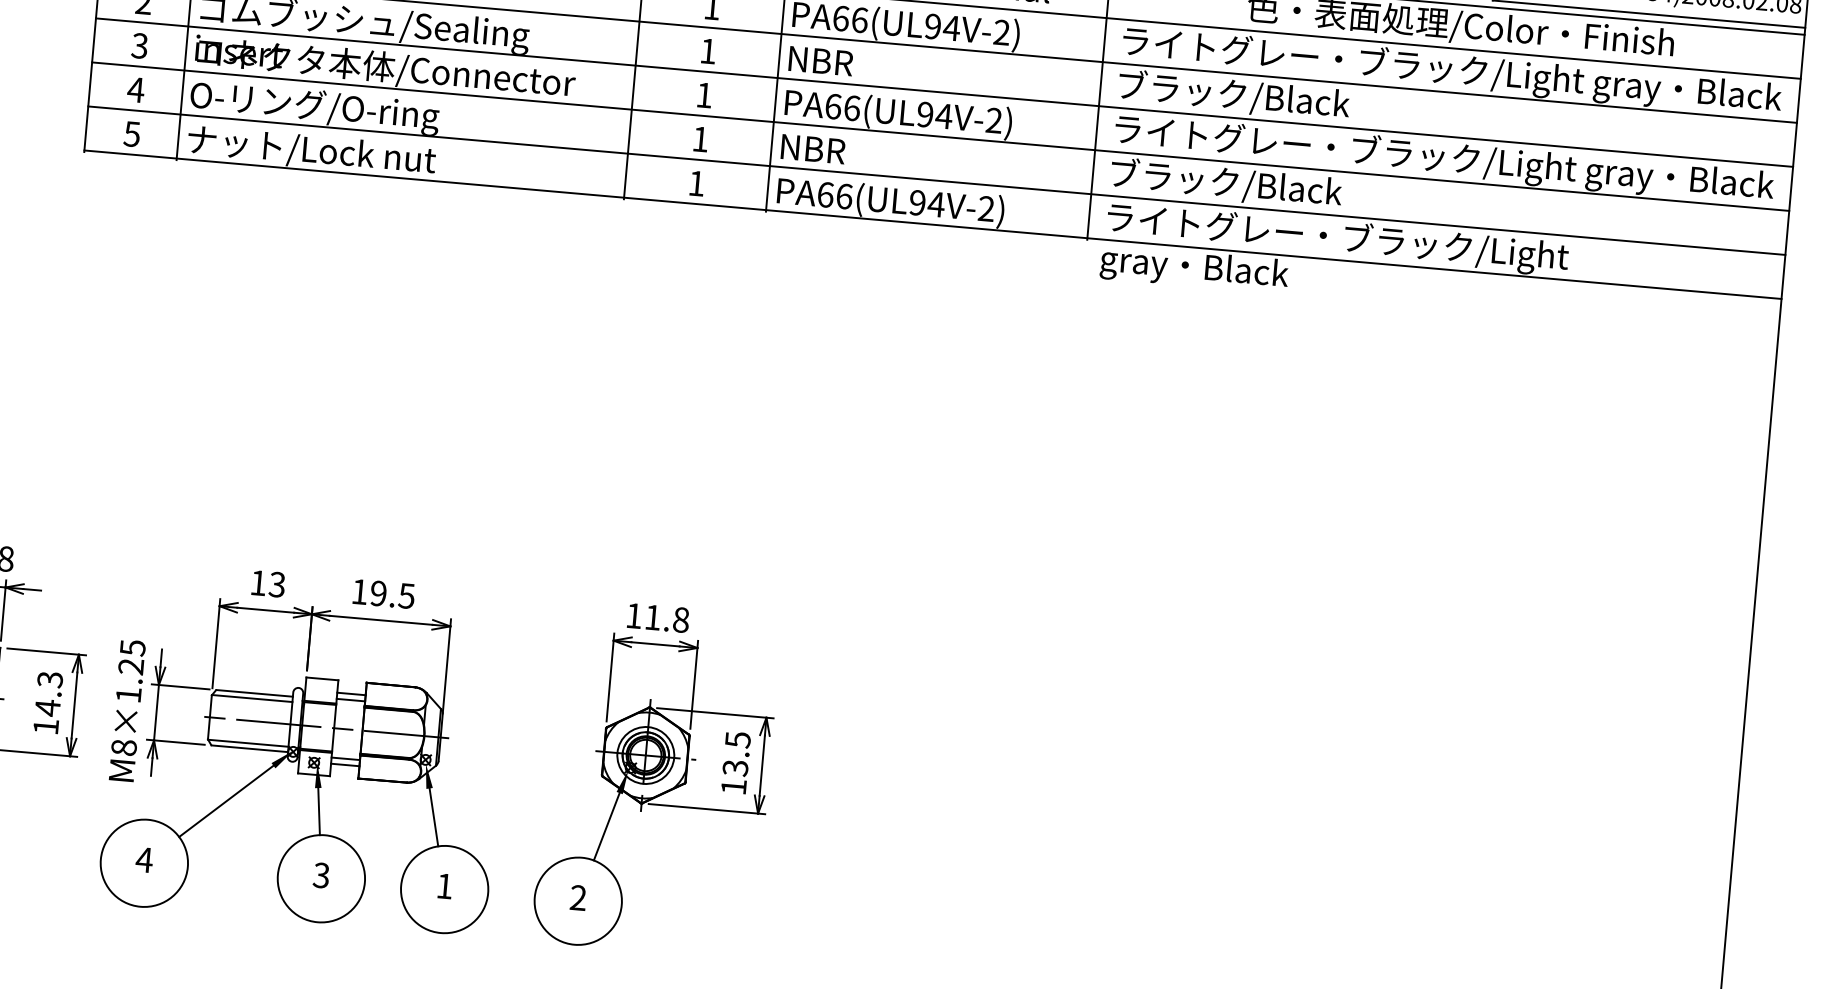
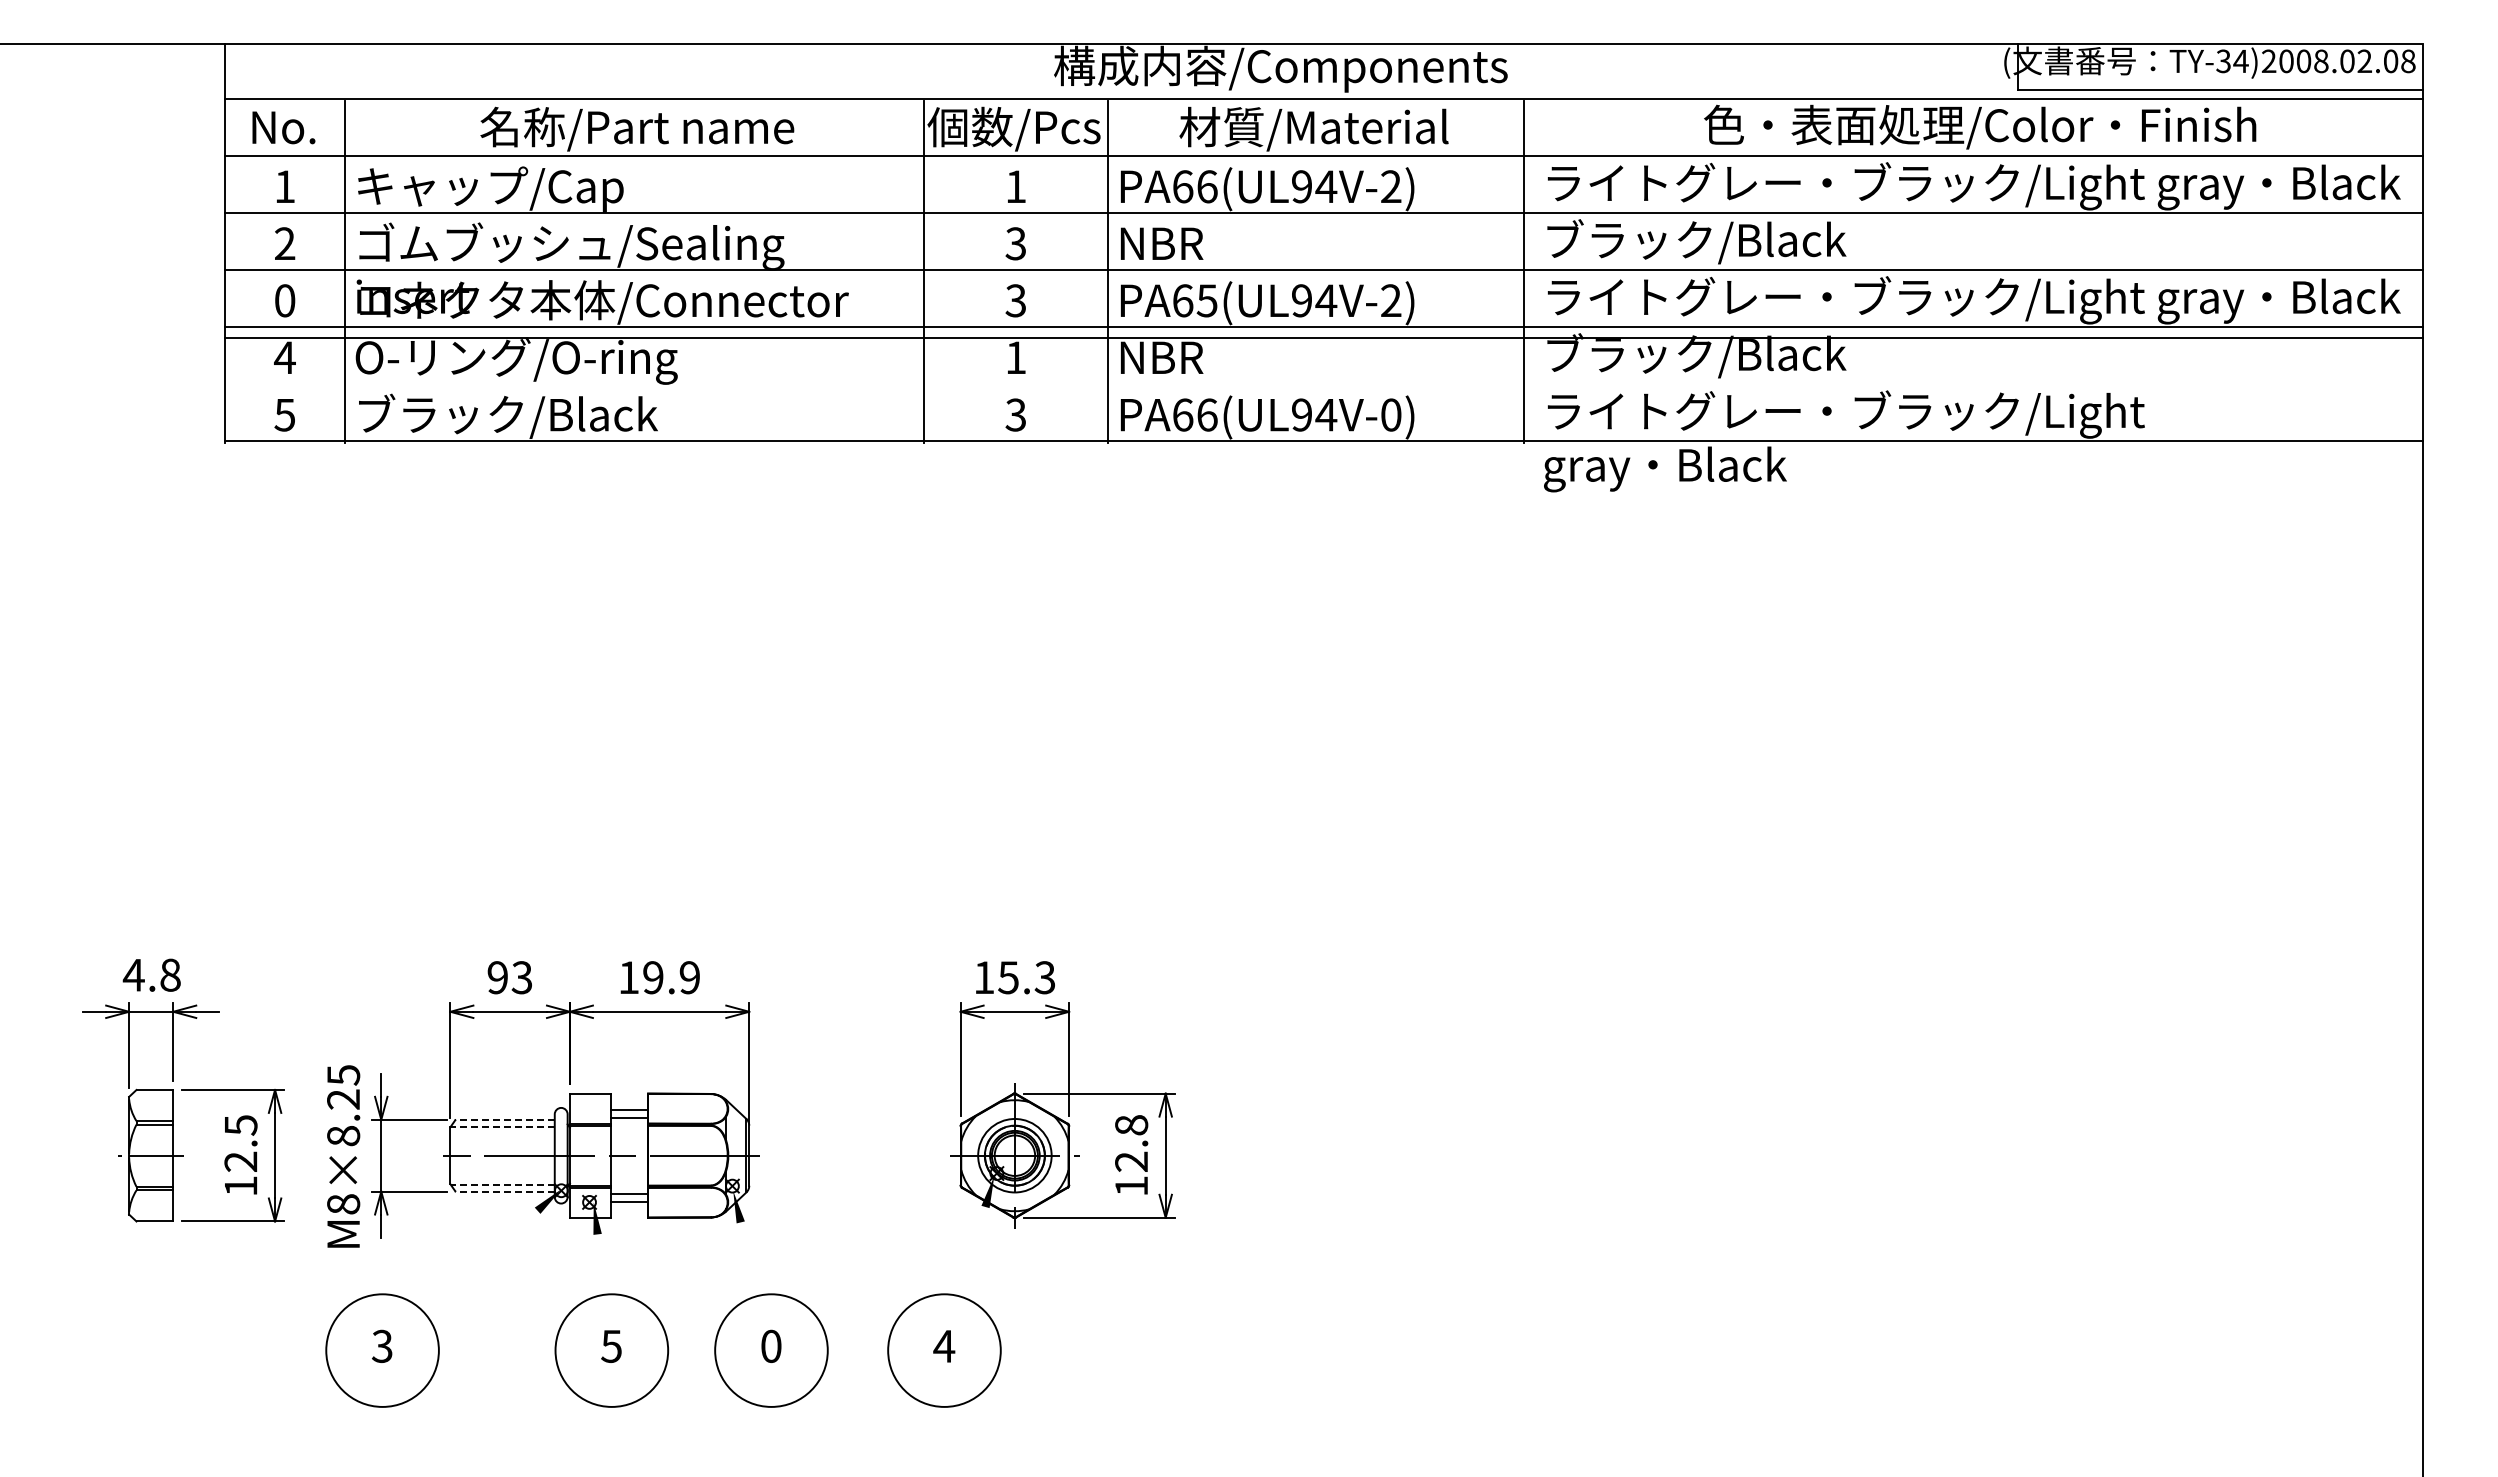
text: (139, 45) -> (284, 300), 3 -> 0
text: (707, 51) -> (1015, 243), 1 -> 3
text: (704, 95) -> (1015, 300), 1 -> 3
text: (851, 107) -> (1206, 300), PA66(UL94V-2) -> PA65(UL94V-2)
text: (311, 150) -> (517, 415), ナット/Lock nut -> ブラック/Black
line: (937, 180) -> (1324, 338), moved
text: (696, 183) -> (1015, 414), 1 -> 3
text: (986, 208) -> (1391, 414), PA66(UL94V-2) -> PA66(UL94V-0)
text: (258, 582) -> (497, 977), 13 -> 93
text: (406, 595) -> (689, 977), 19.5 -> 19.9
text: (666, 618) -> (1026, 977), 11.8 -> 15.3
line: (254, 693) -> (504, 1119), solid -> dashed
text: (48, 694) -> (240, 1144), 14.3 -> 12.5
text: (128, 695) -> (343, 1136), M8×1.25 -> M8×8.25
line: (252, 698) -> (502, 1126), solid -> dashed
line: (248, 743) -> (502, 1184), solid -> dashed
line: (249, 748) -> (504, 1191), solid -> dashed
text: (736, 753) -> (1131, 1143), 13.5 -> 12.8
line: (225, 801) -> (480, 1261), removed
line: (319, 811) -> (601, 1264), removed
line: (433, 816) -> (749, 1258), removed
line: (606, 826) -> (972, 1251), removed
text: (144, 860) -> (382, 1346), 4 -> 3
text: (321, 874) -> (611, 1345), 3 -> 5
text: (444, 886) -> (771, 1346), 1 -> 0
text: (578, 897) -> (944, 1345), 2 -> 4

